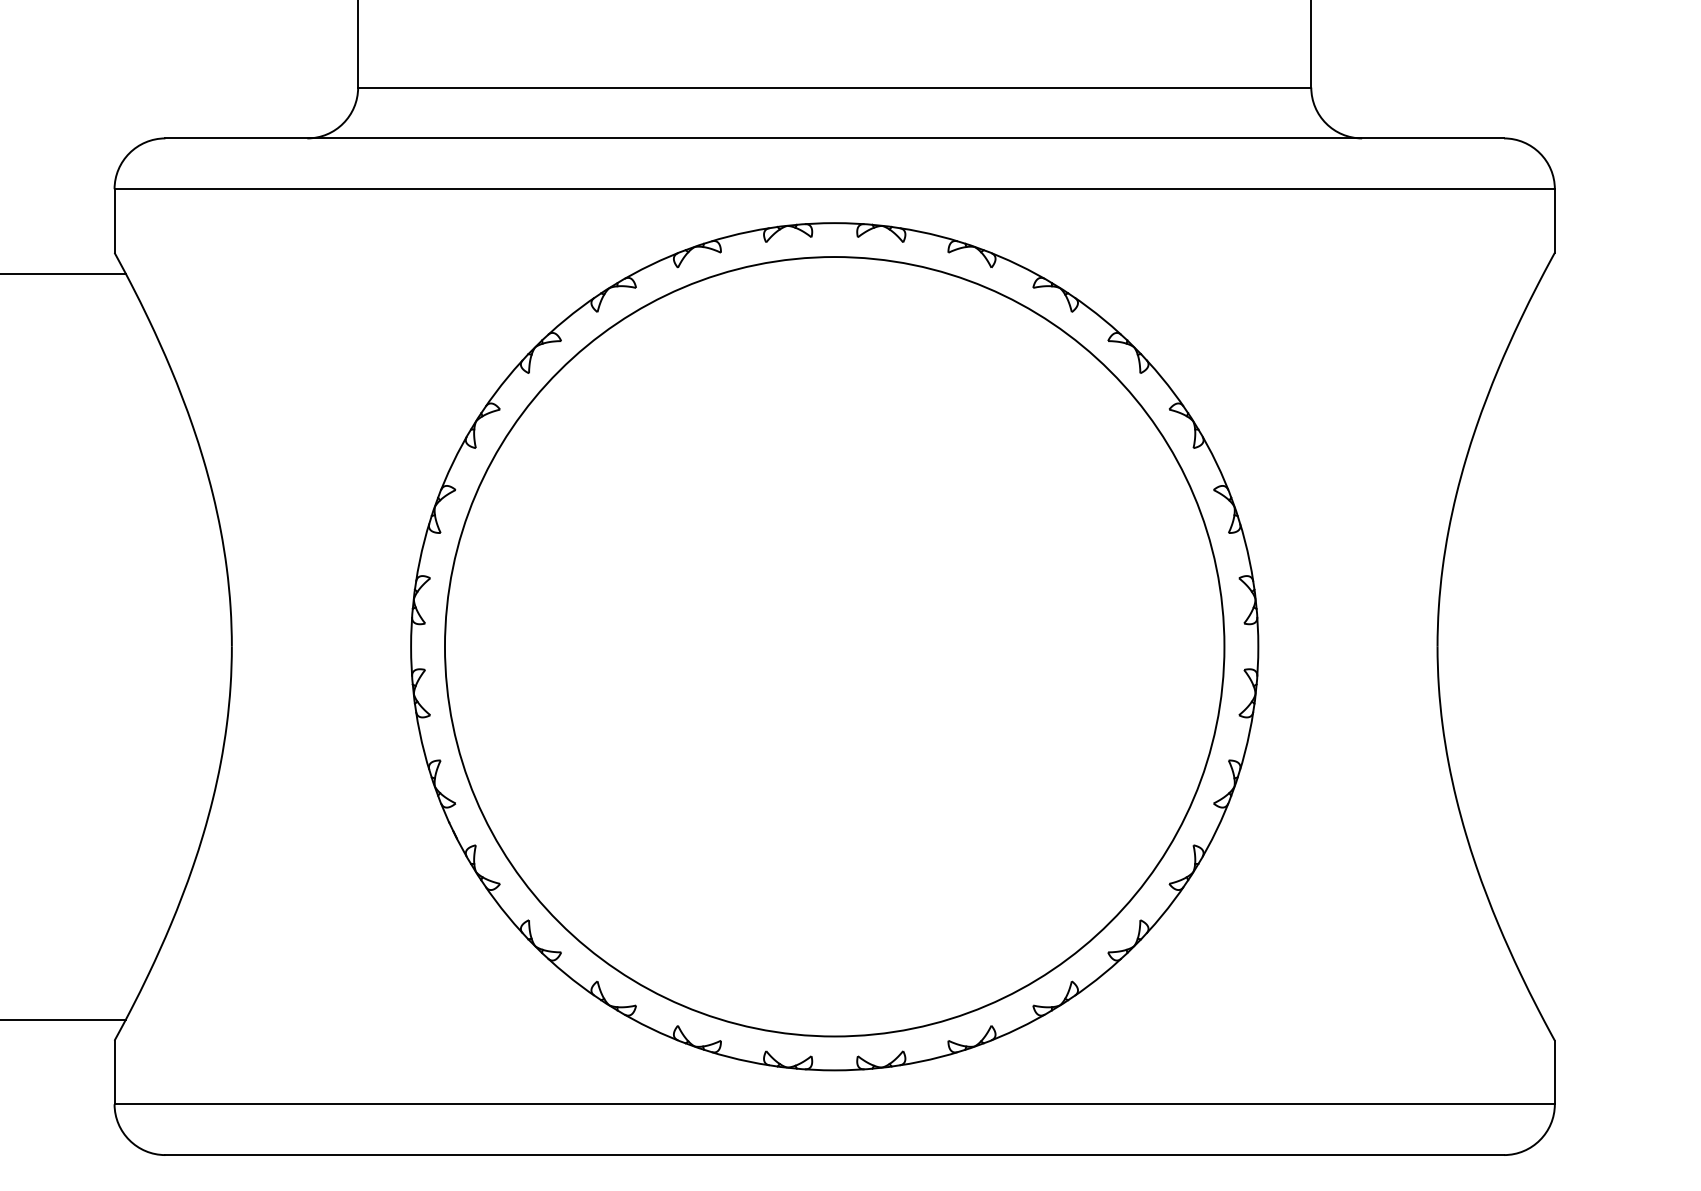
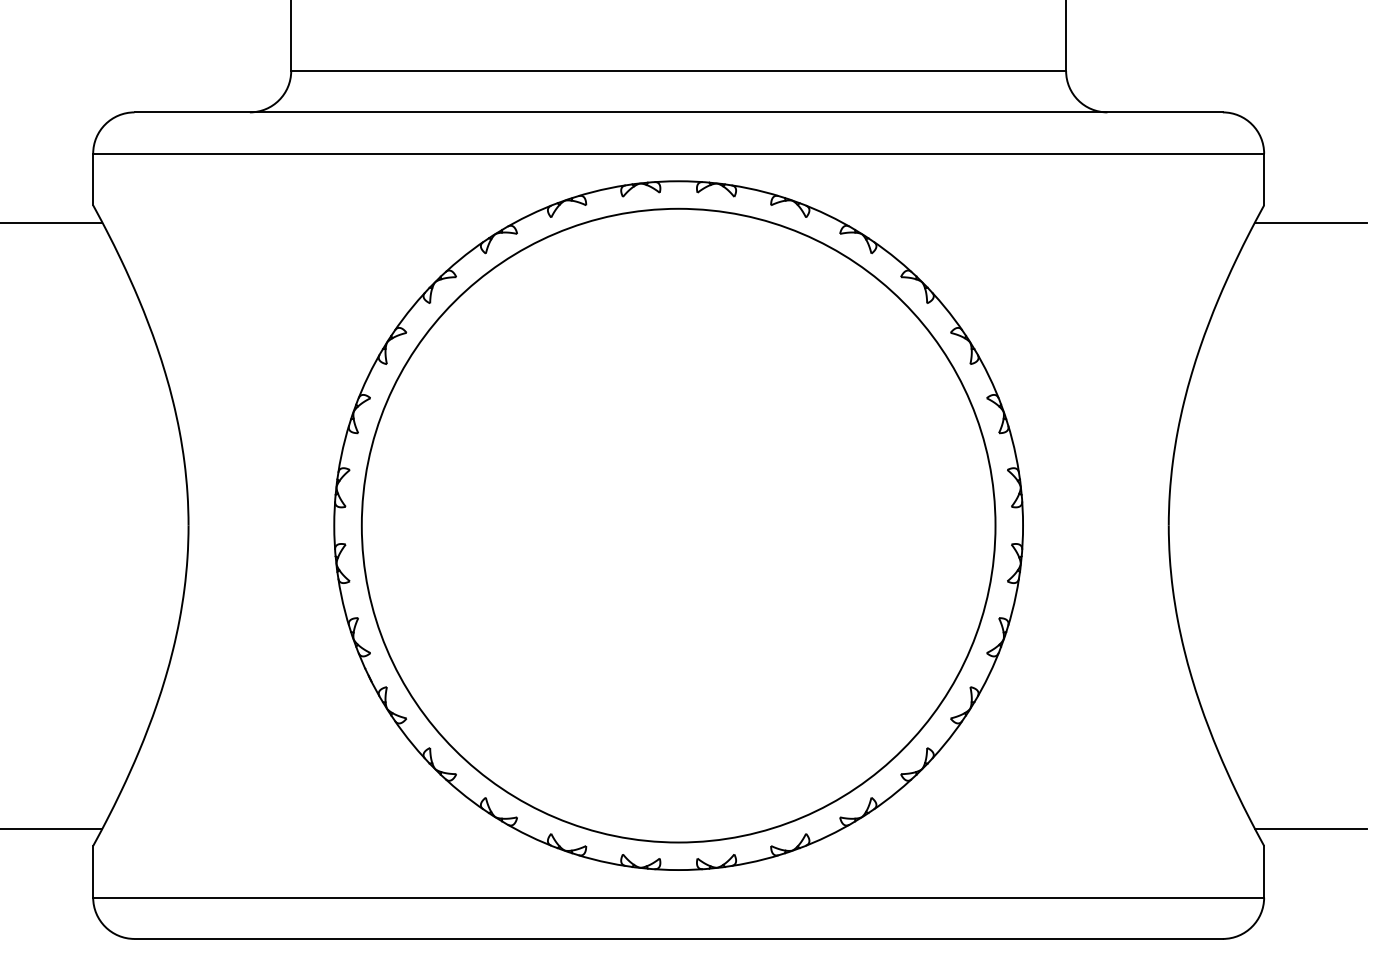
line: (1612, 273) -> (1311, 222), added
line: (1612, 1019) -> (1311, 828), added

